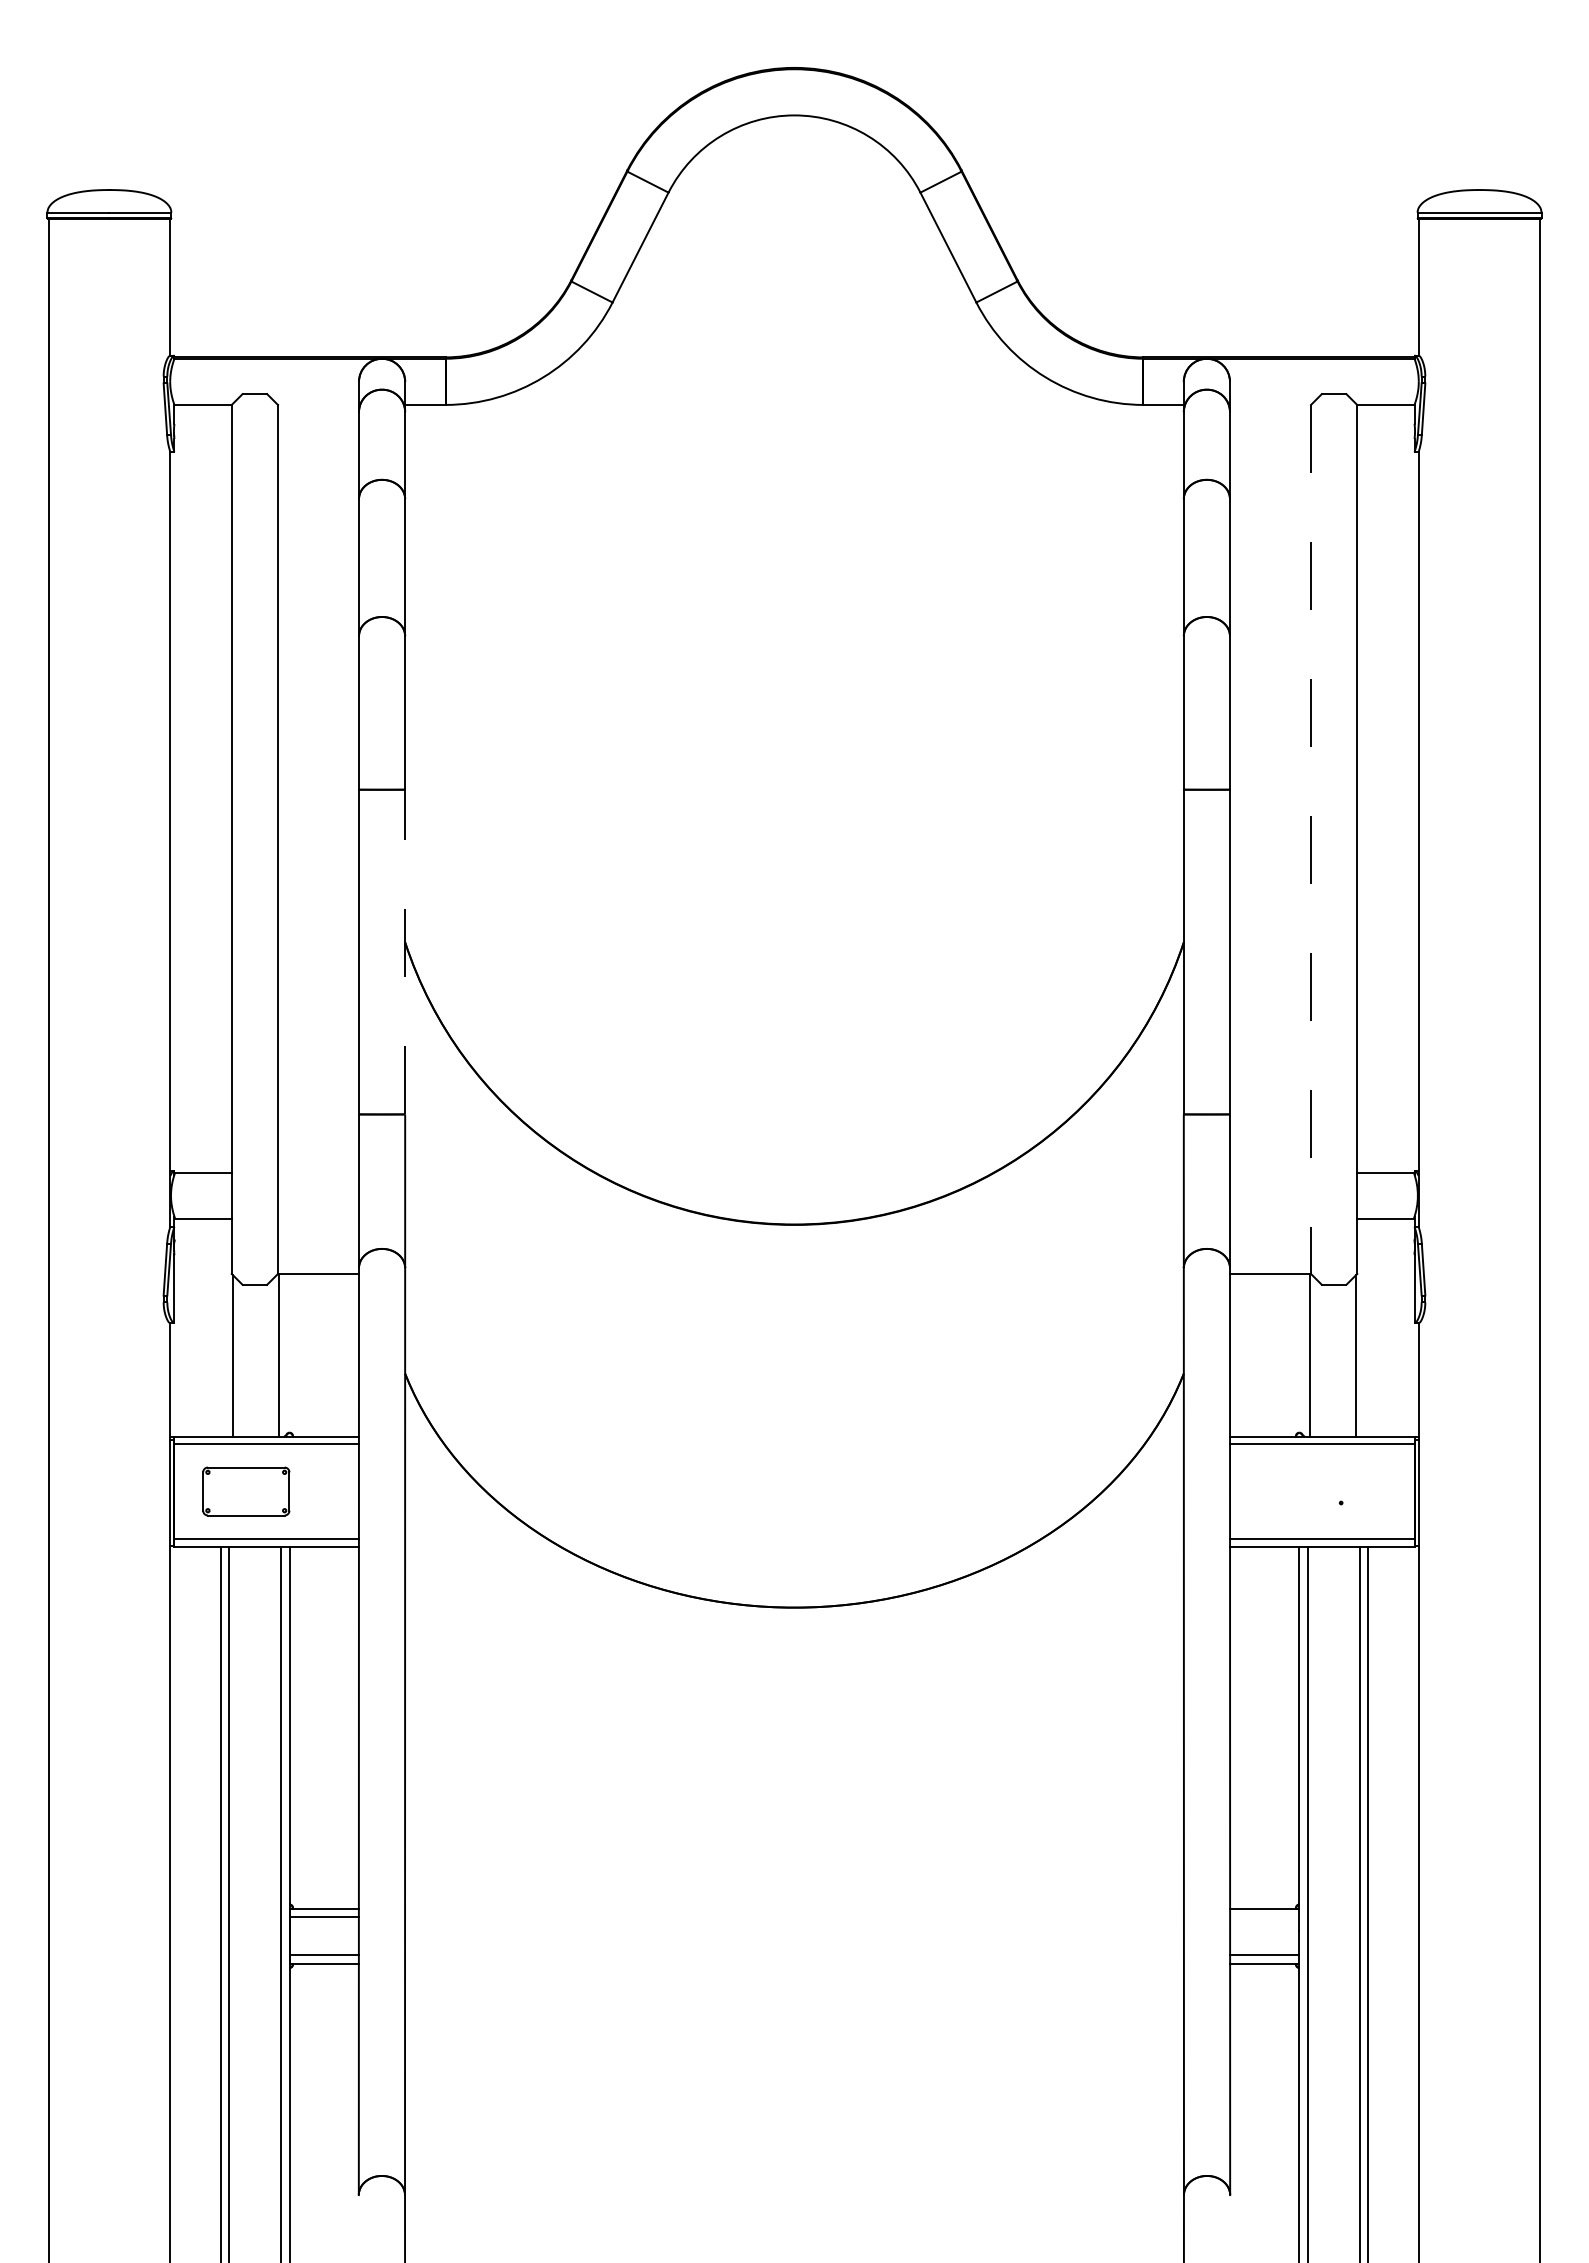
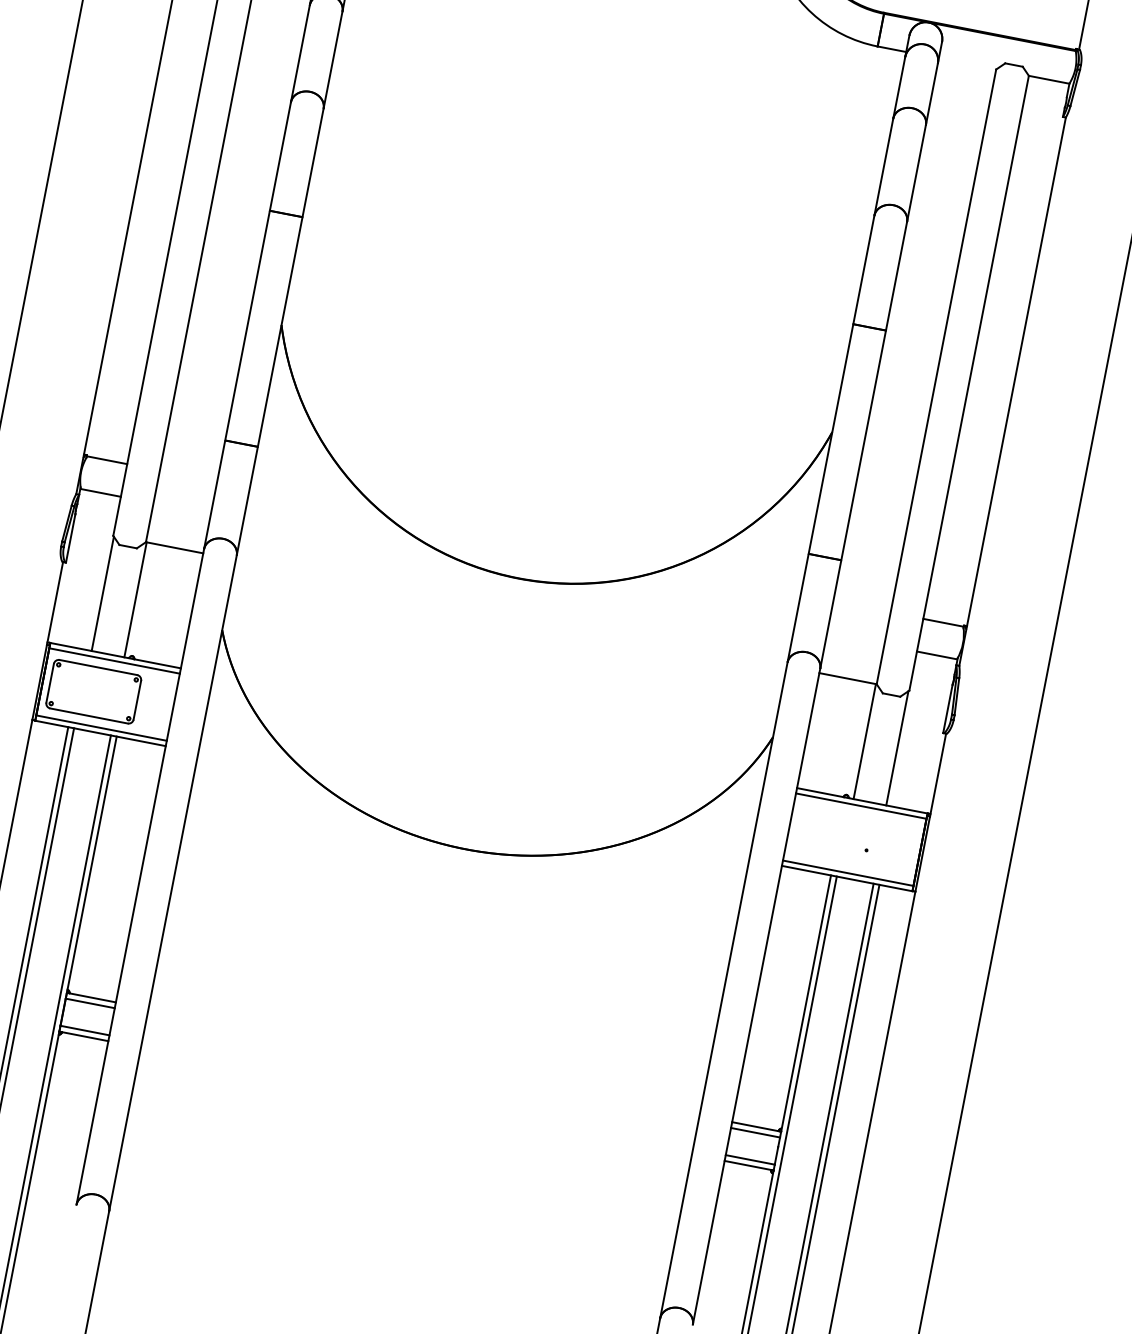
line: (1311, 839) -> (936, 376), dashed -> solid
line: (405, 951) -> (280, 331), dashed -> solid
part: (245, 1491) -> (93, 691), size x1.43
line: (1264, 1917) -> (755, 1133), added

